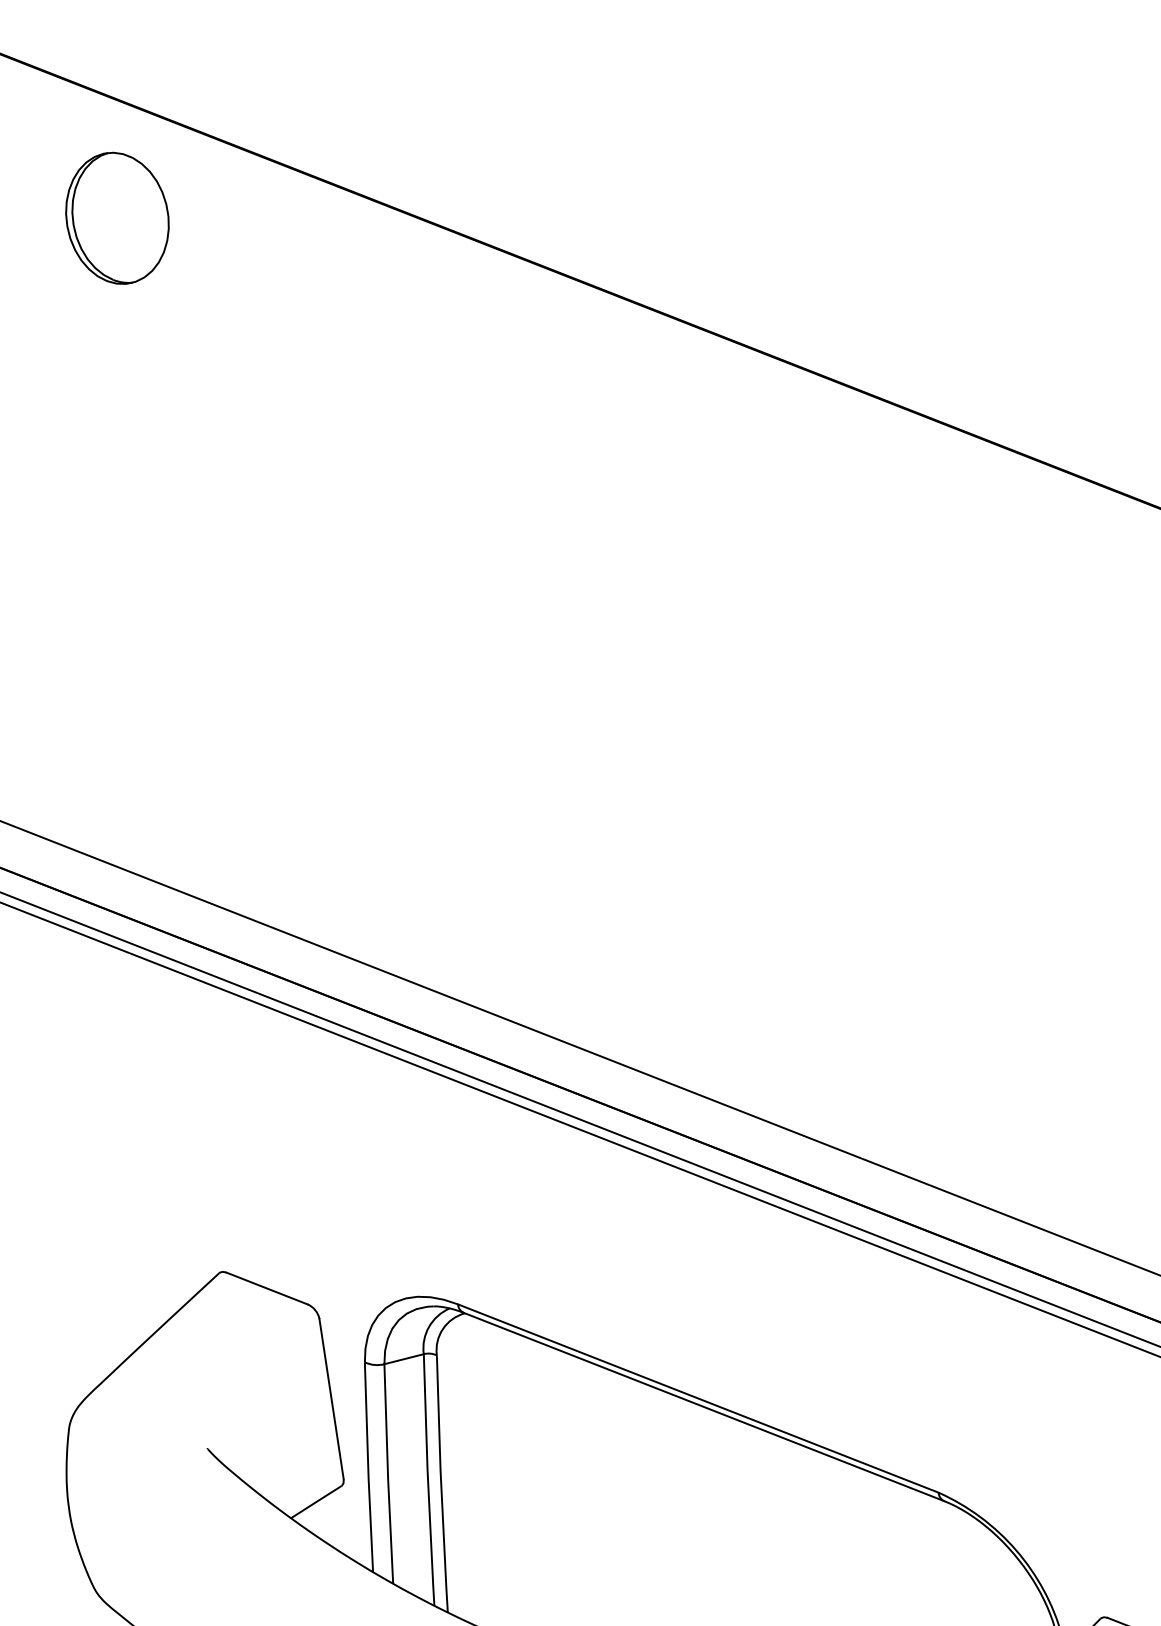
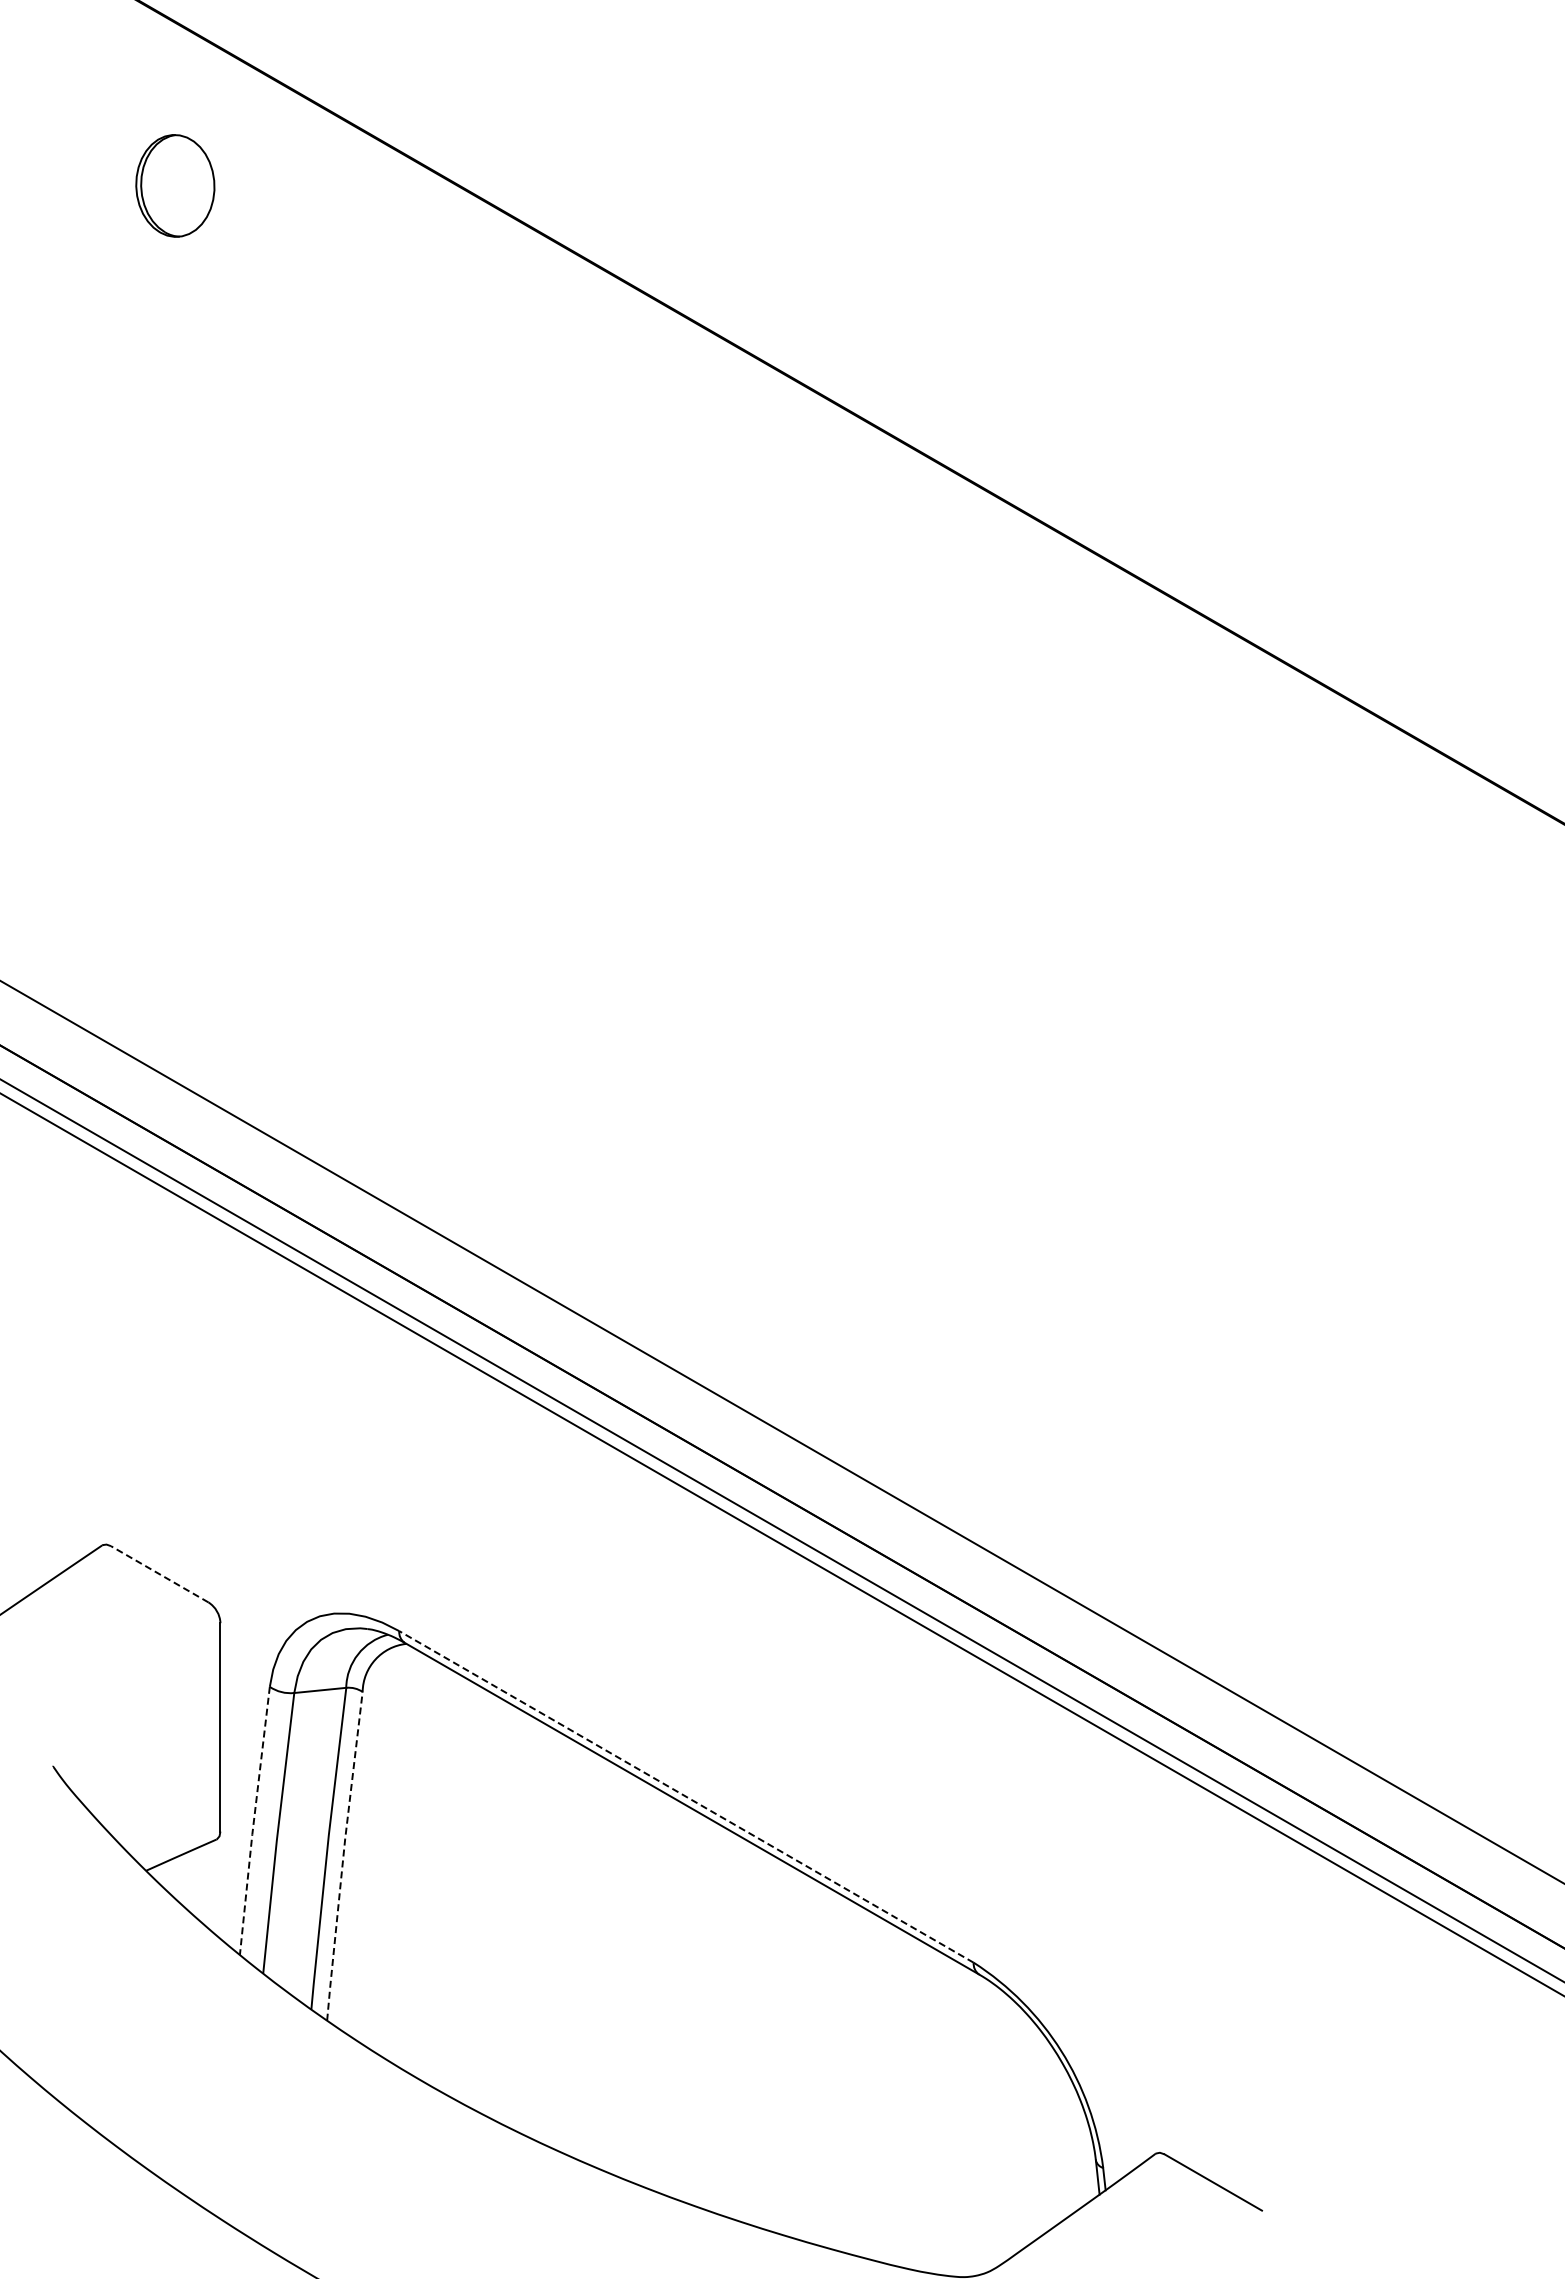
part: (117, 218) -> (175, 185), size x0.6
line: (266, 1288) -> (159, 1574), solid -> dashed
line: (698, 1398) -> (686, 1796), solid -> dashed
line: (367, 1467) -> (253, 1821), solid -> dashed
line: (441, 1483) -> (343, 1855), solid -> dashed

